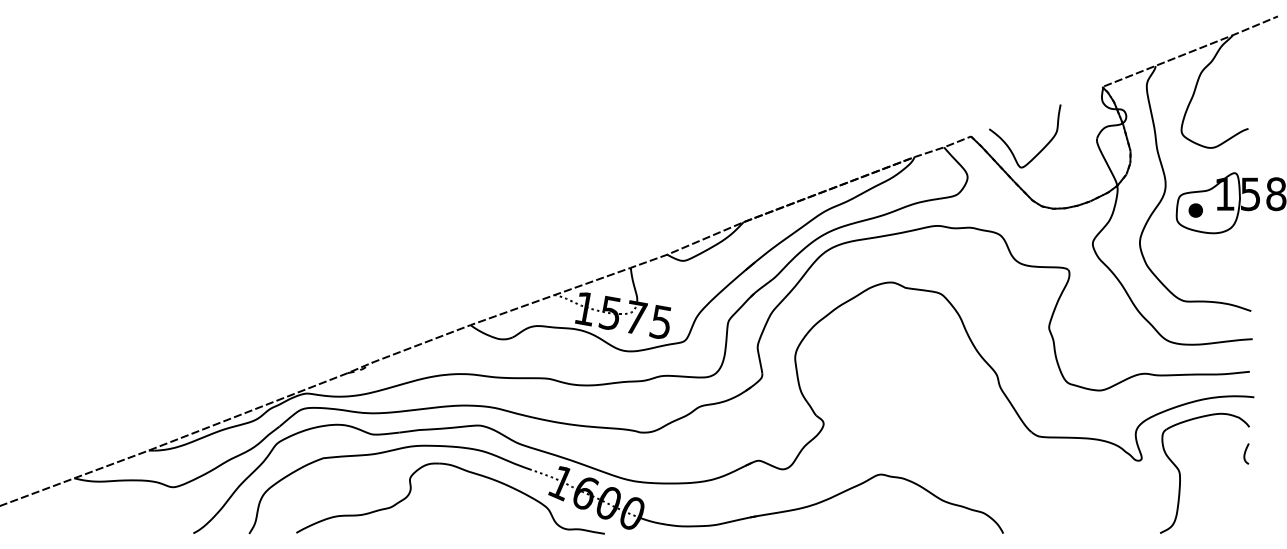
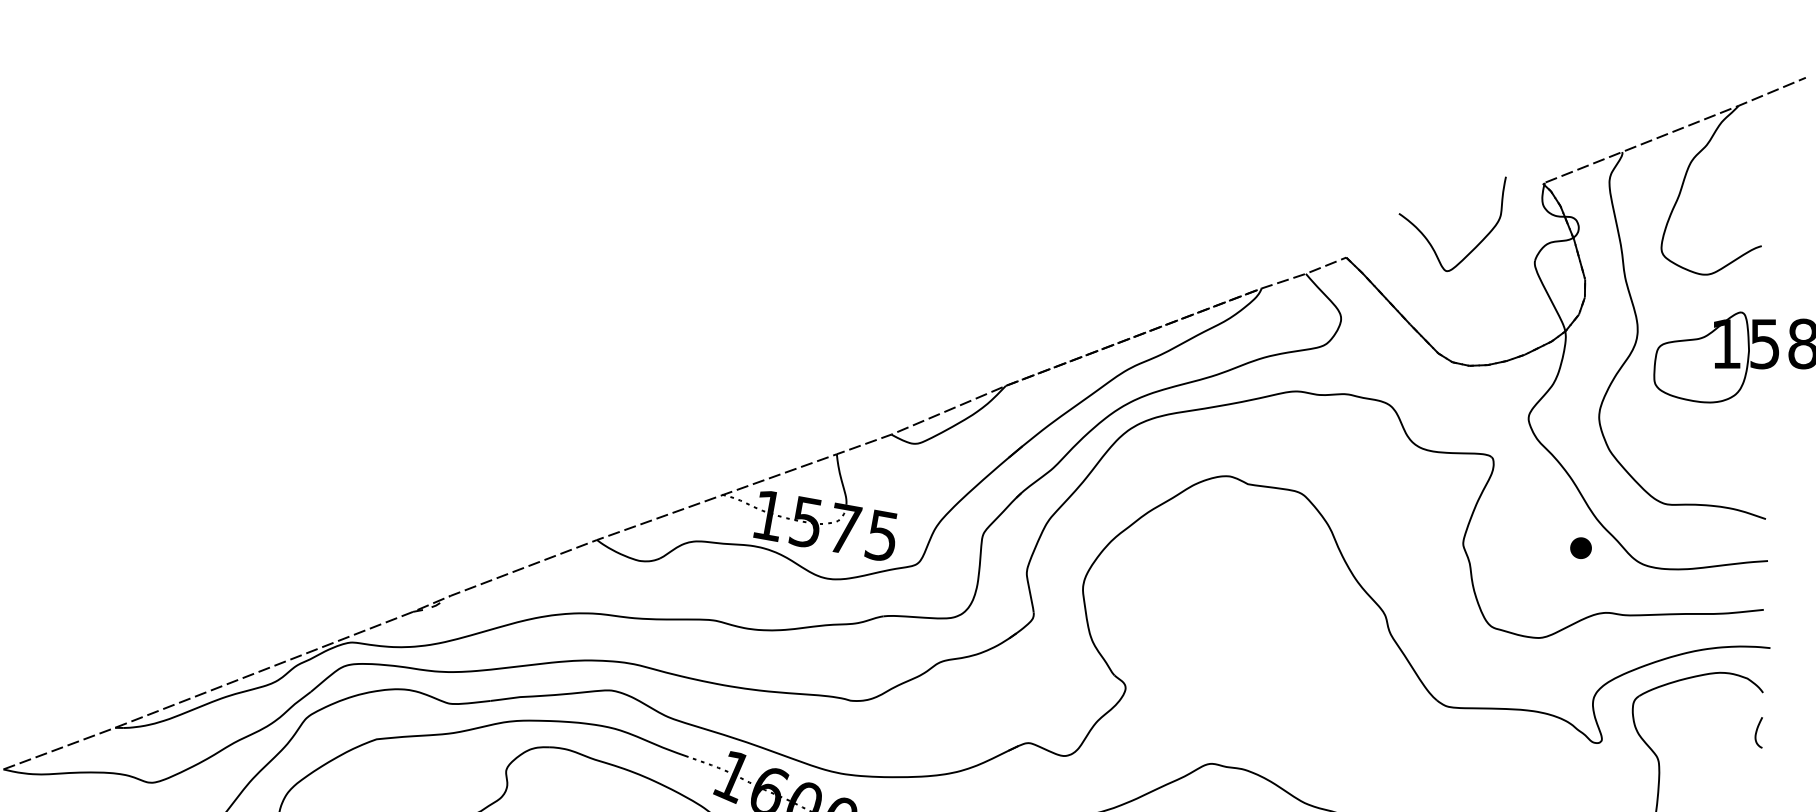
curve: (1009, 146) -> (1429, 239), moved
part: (1195, 210) -> (1580, 548), moved

